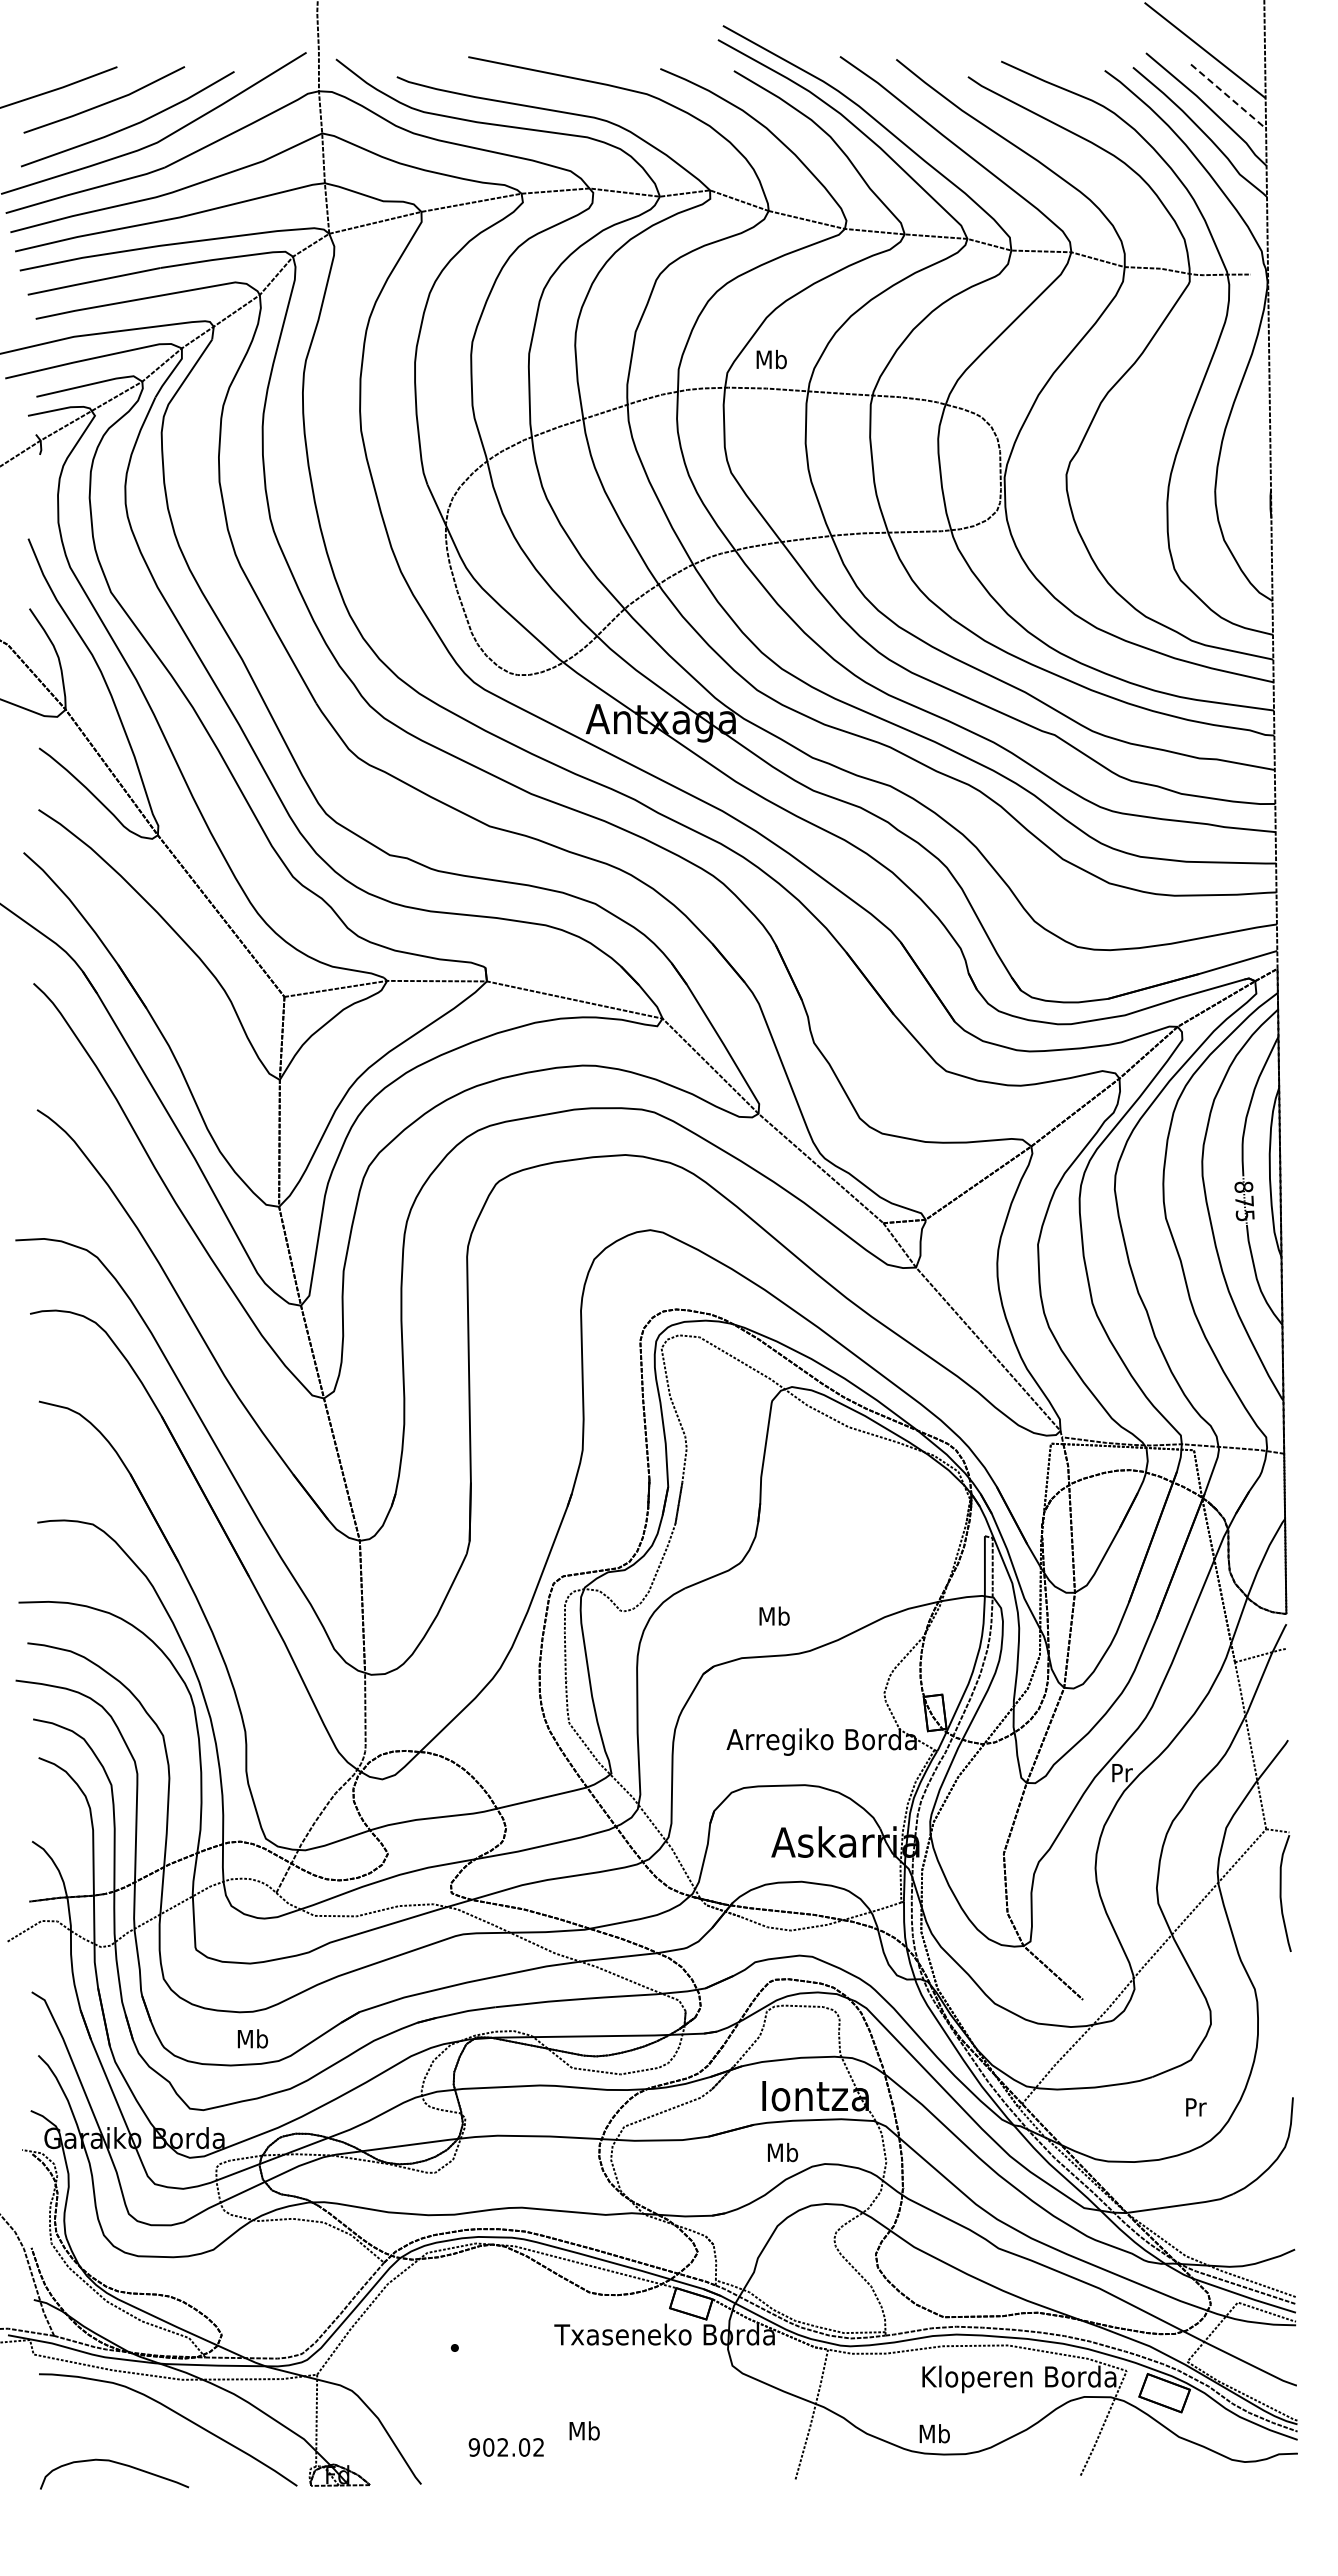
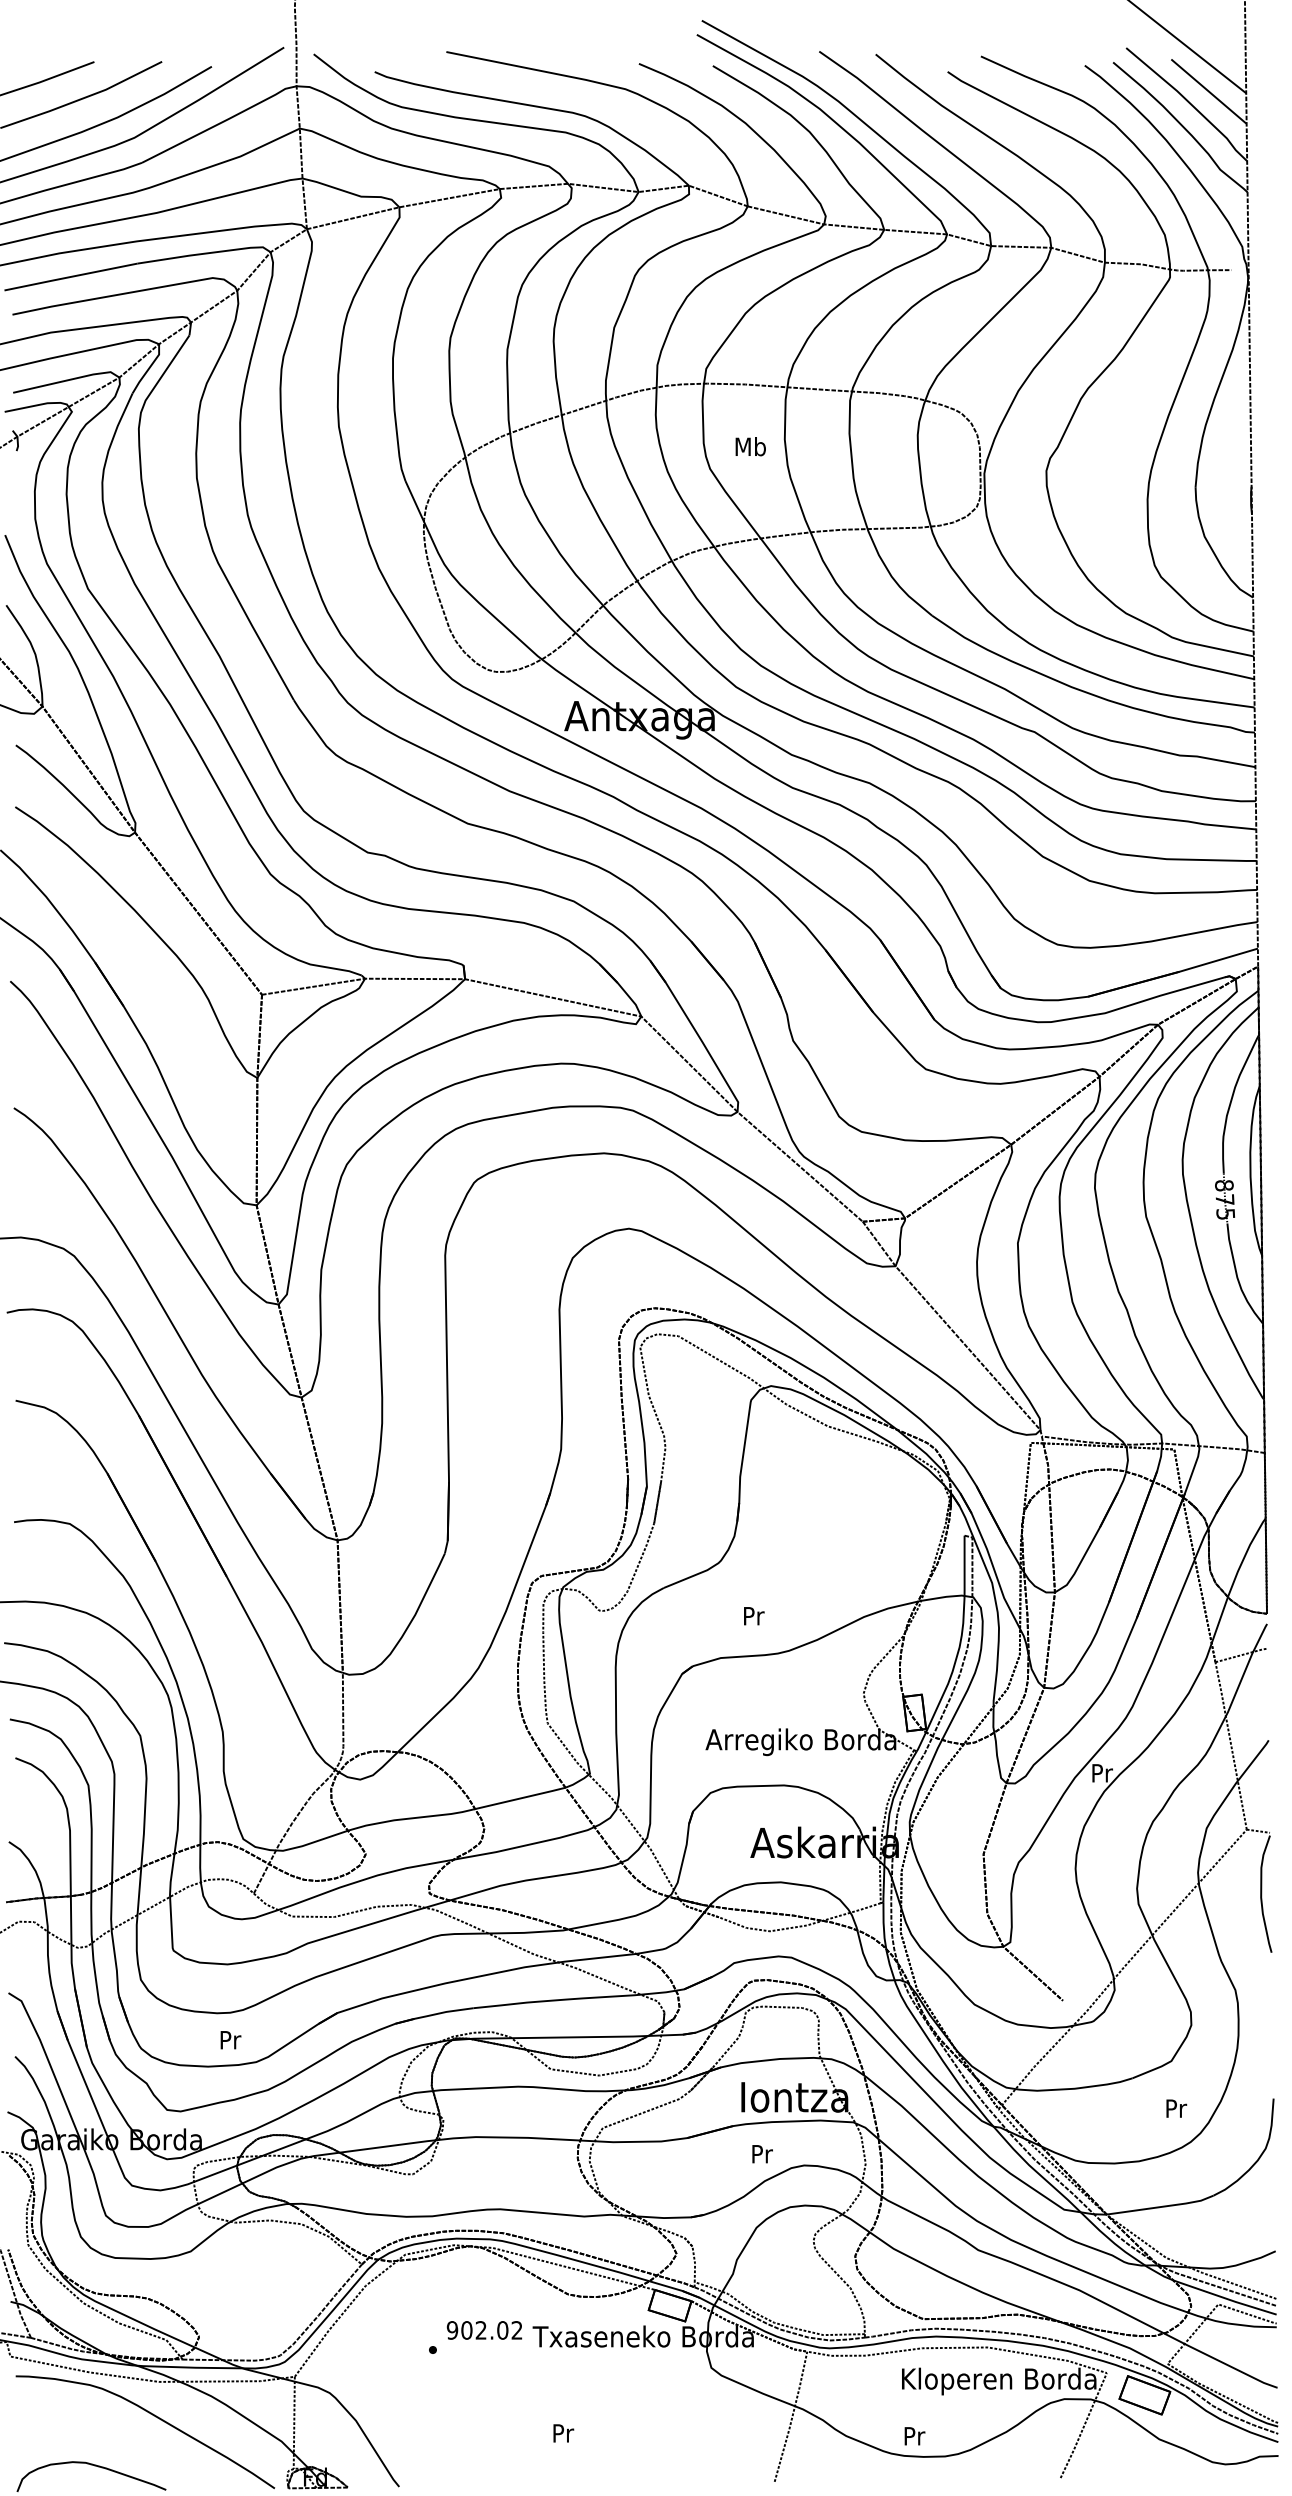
line: (1229, 97) -> (1209, 92), dashed -> solid
text: (771, 359) -> (750, 446), moved
text: (774, 1615) -> (753, 1615), Mb -> Pr
text: (252, 2038) -> (229, 2039), Mb -> Pr
text: (783, 2152) -> (762, 2153), Mb -> Pr
text: (584, 2430) -> (562, 2432), Mb -> Pr
text: (934, 2433) -> (914, 2435), Mb -> Pr
text: (505, 2447) -> (483, 2330), moved

